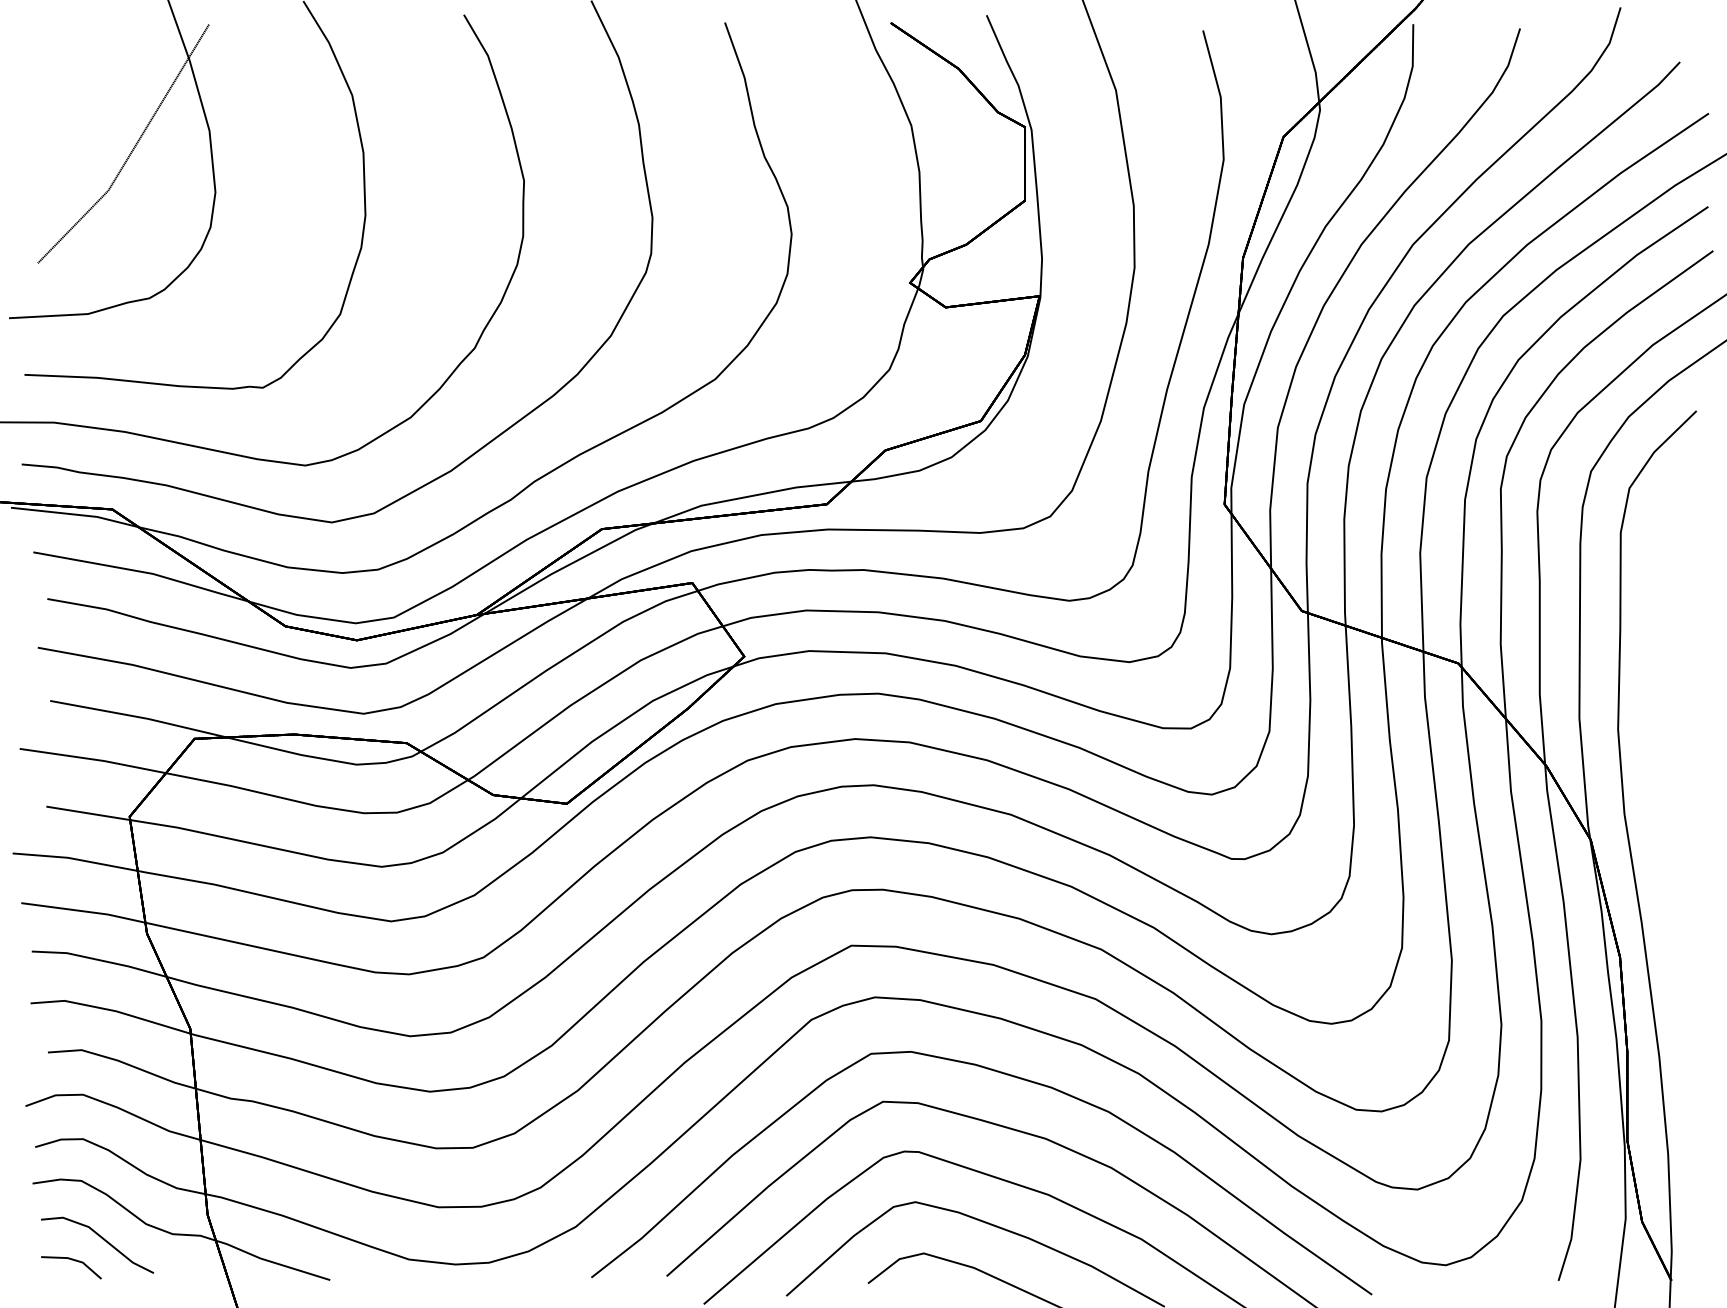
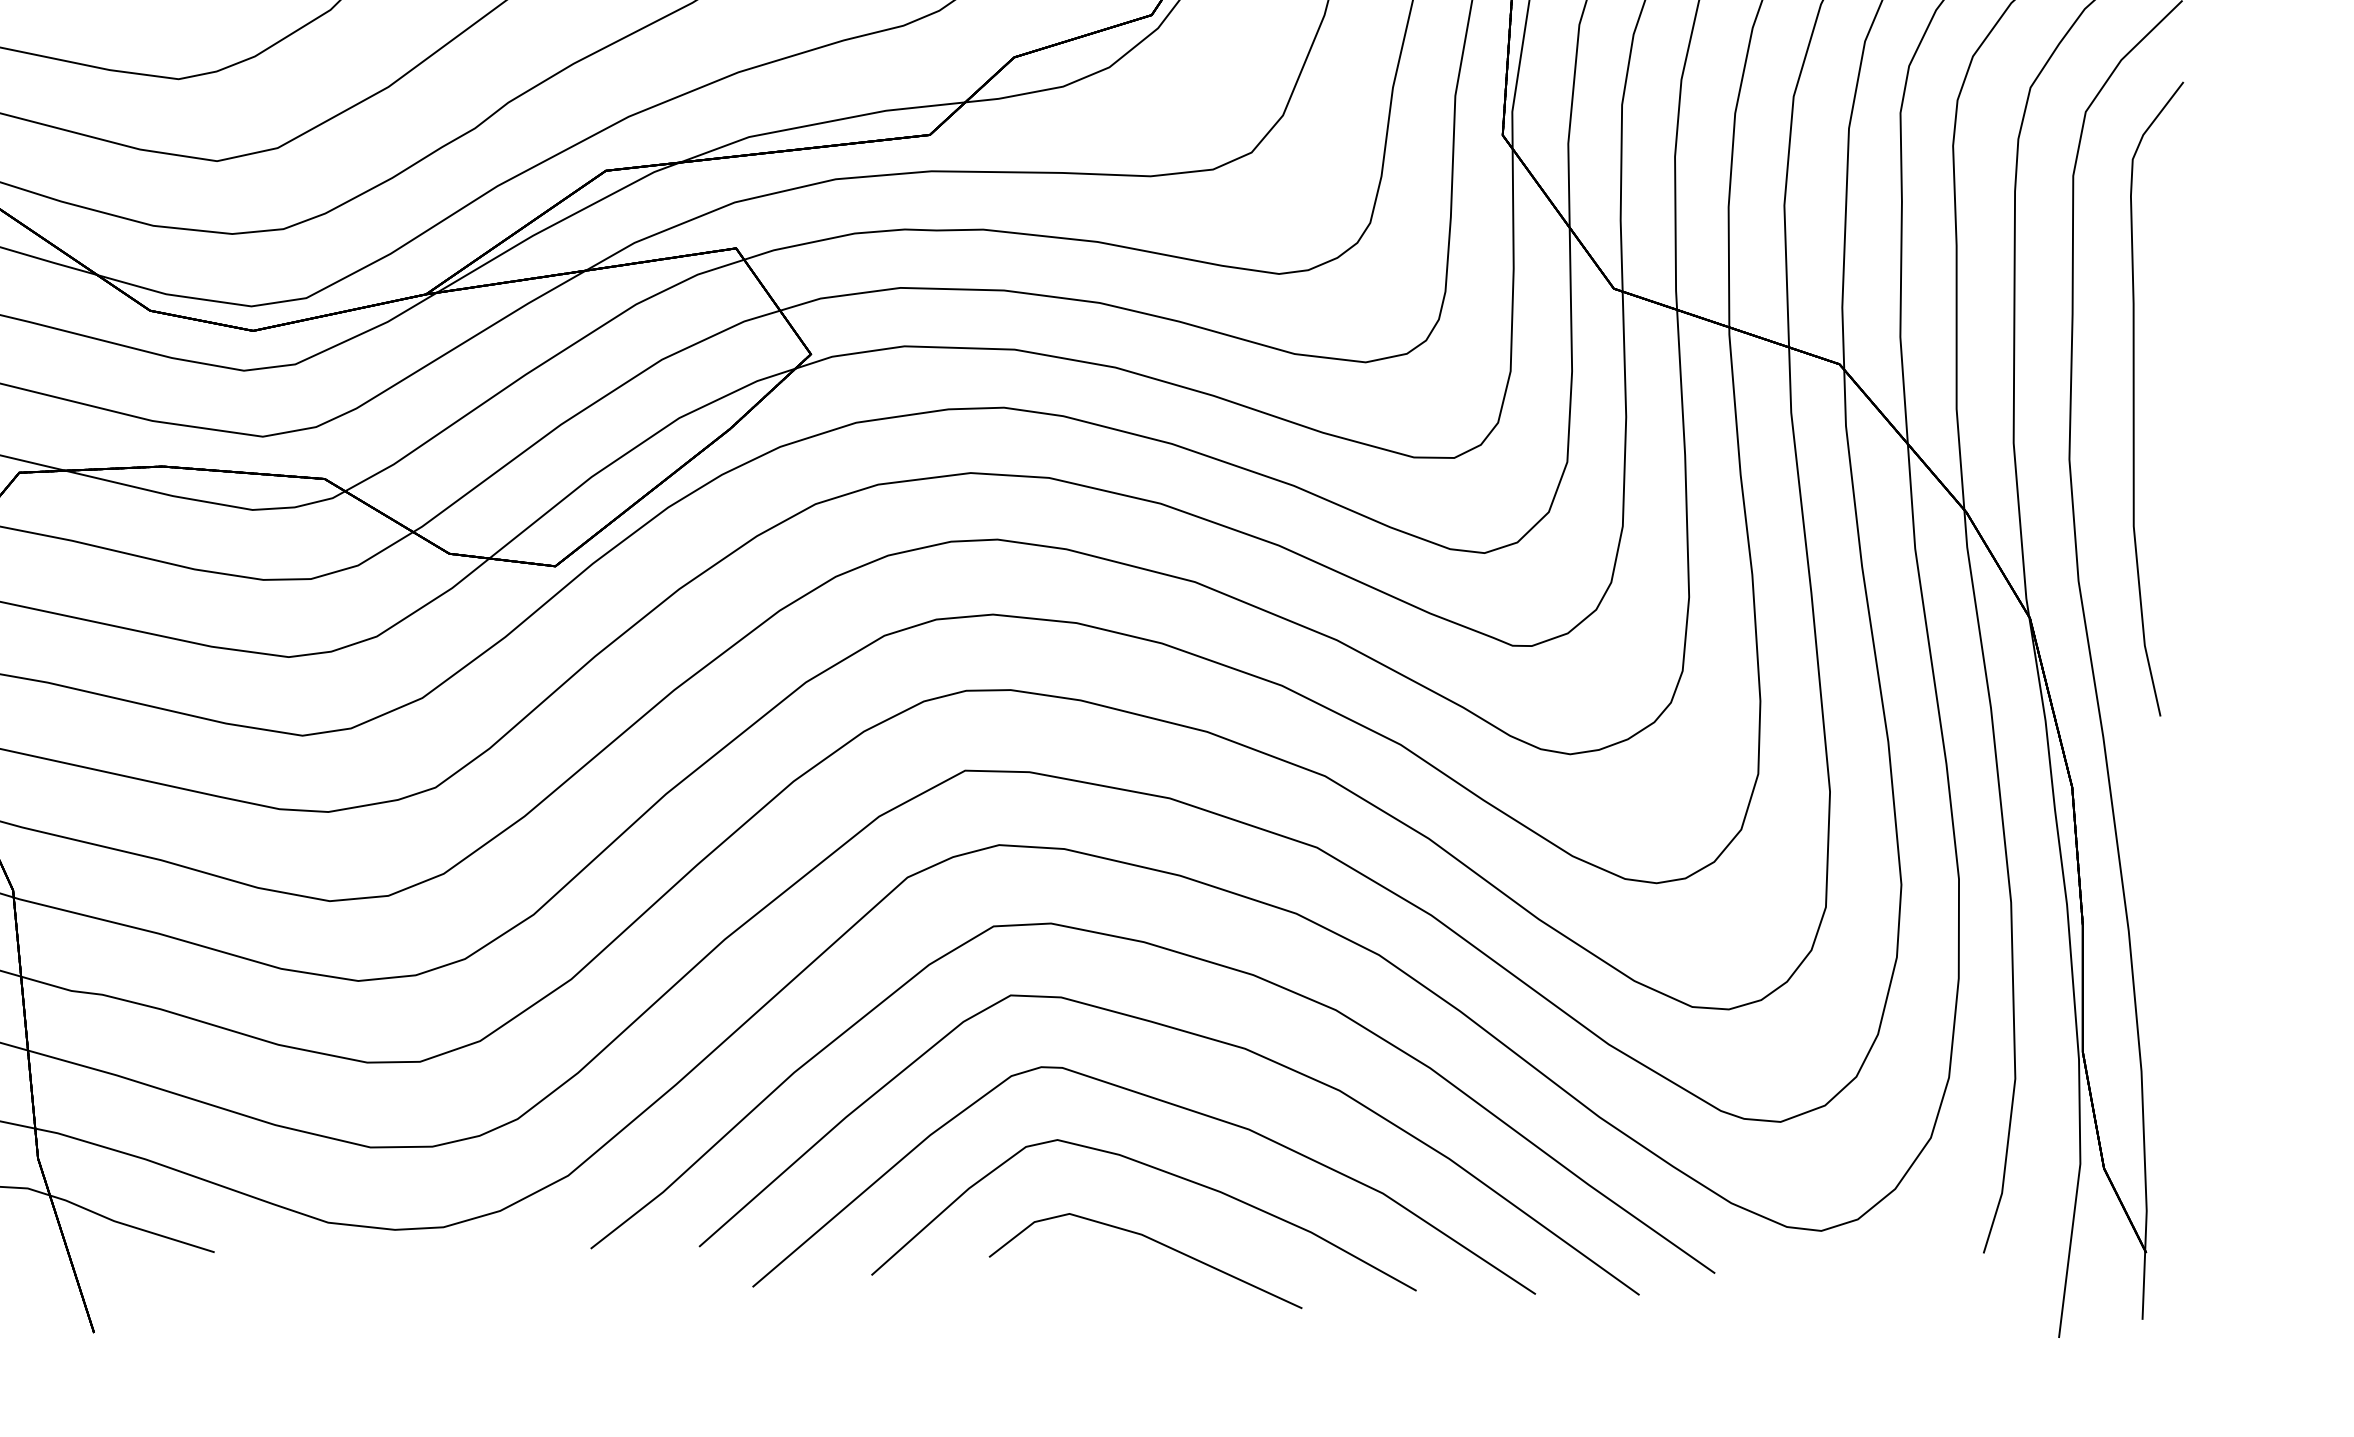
curve: (1663, 687) -> (2134, 398), added

